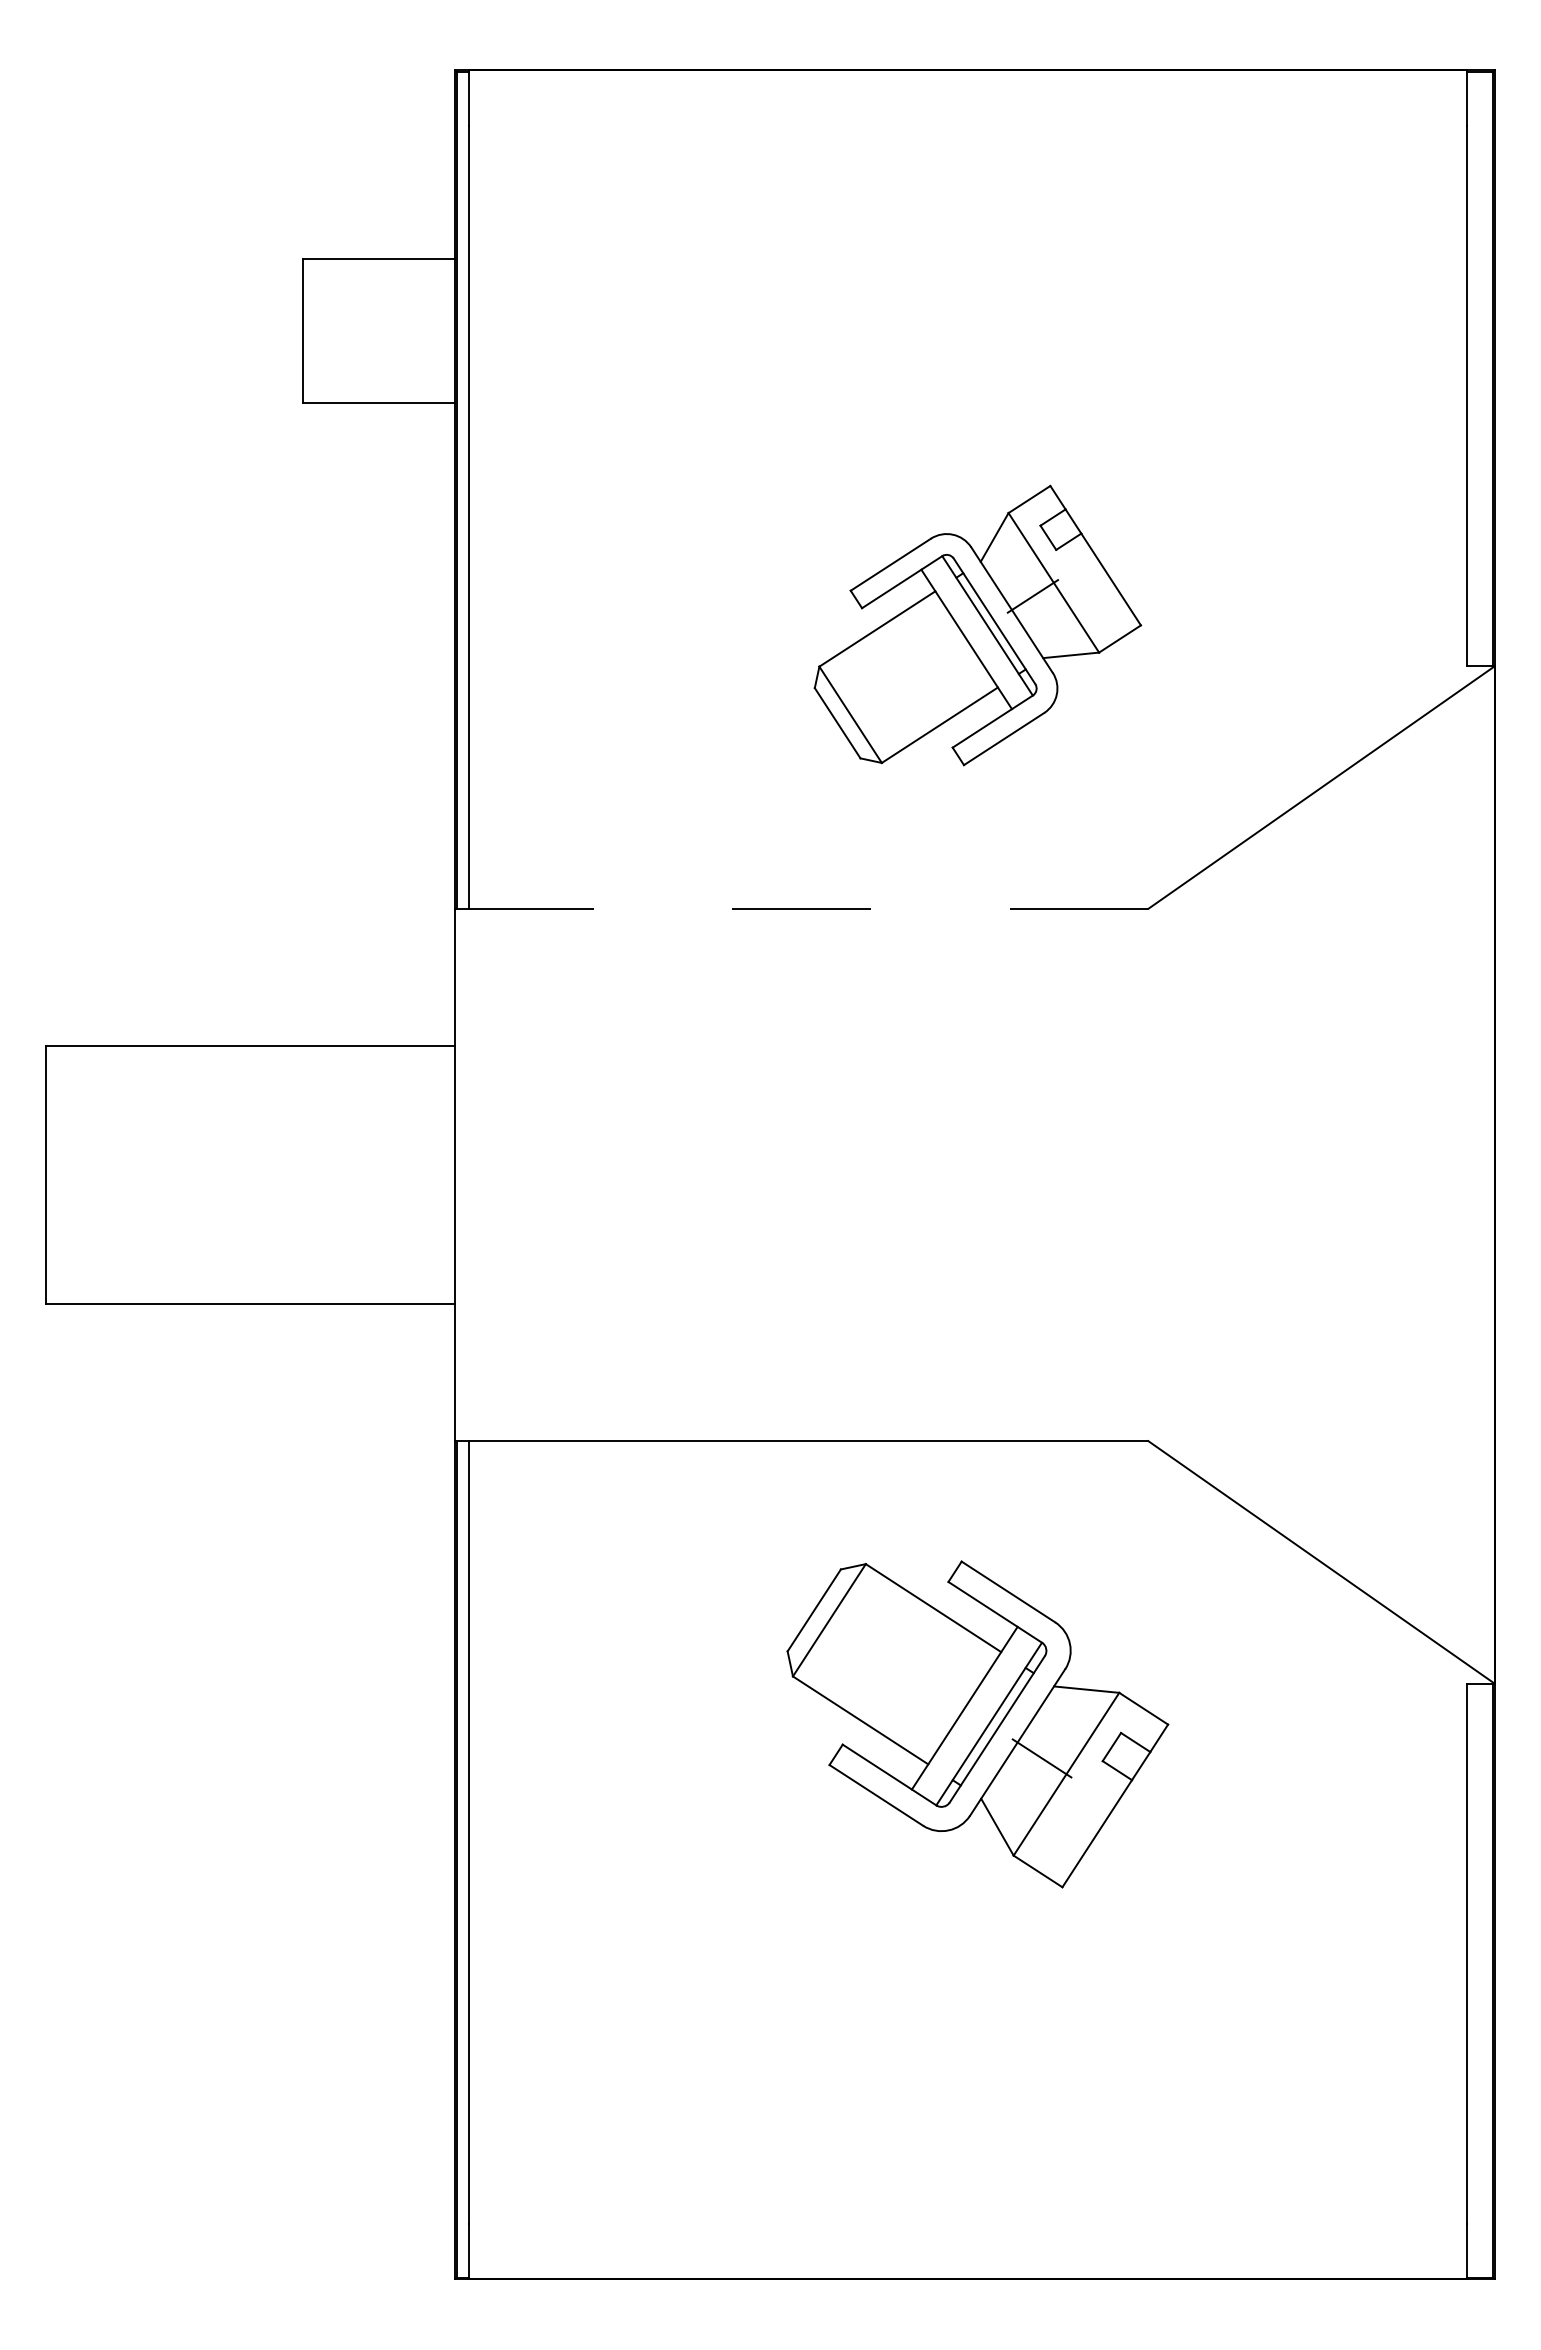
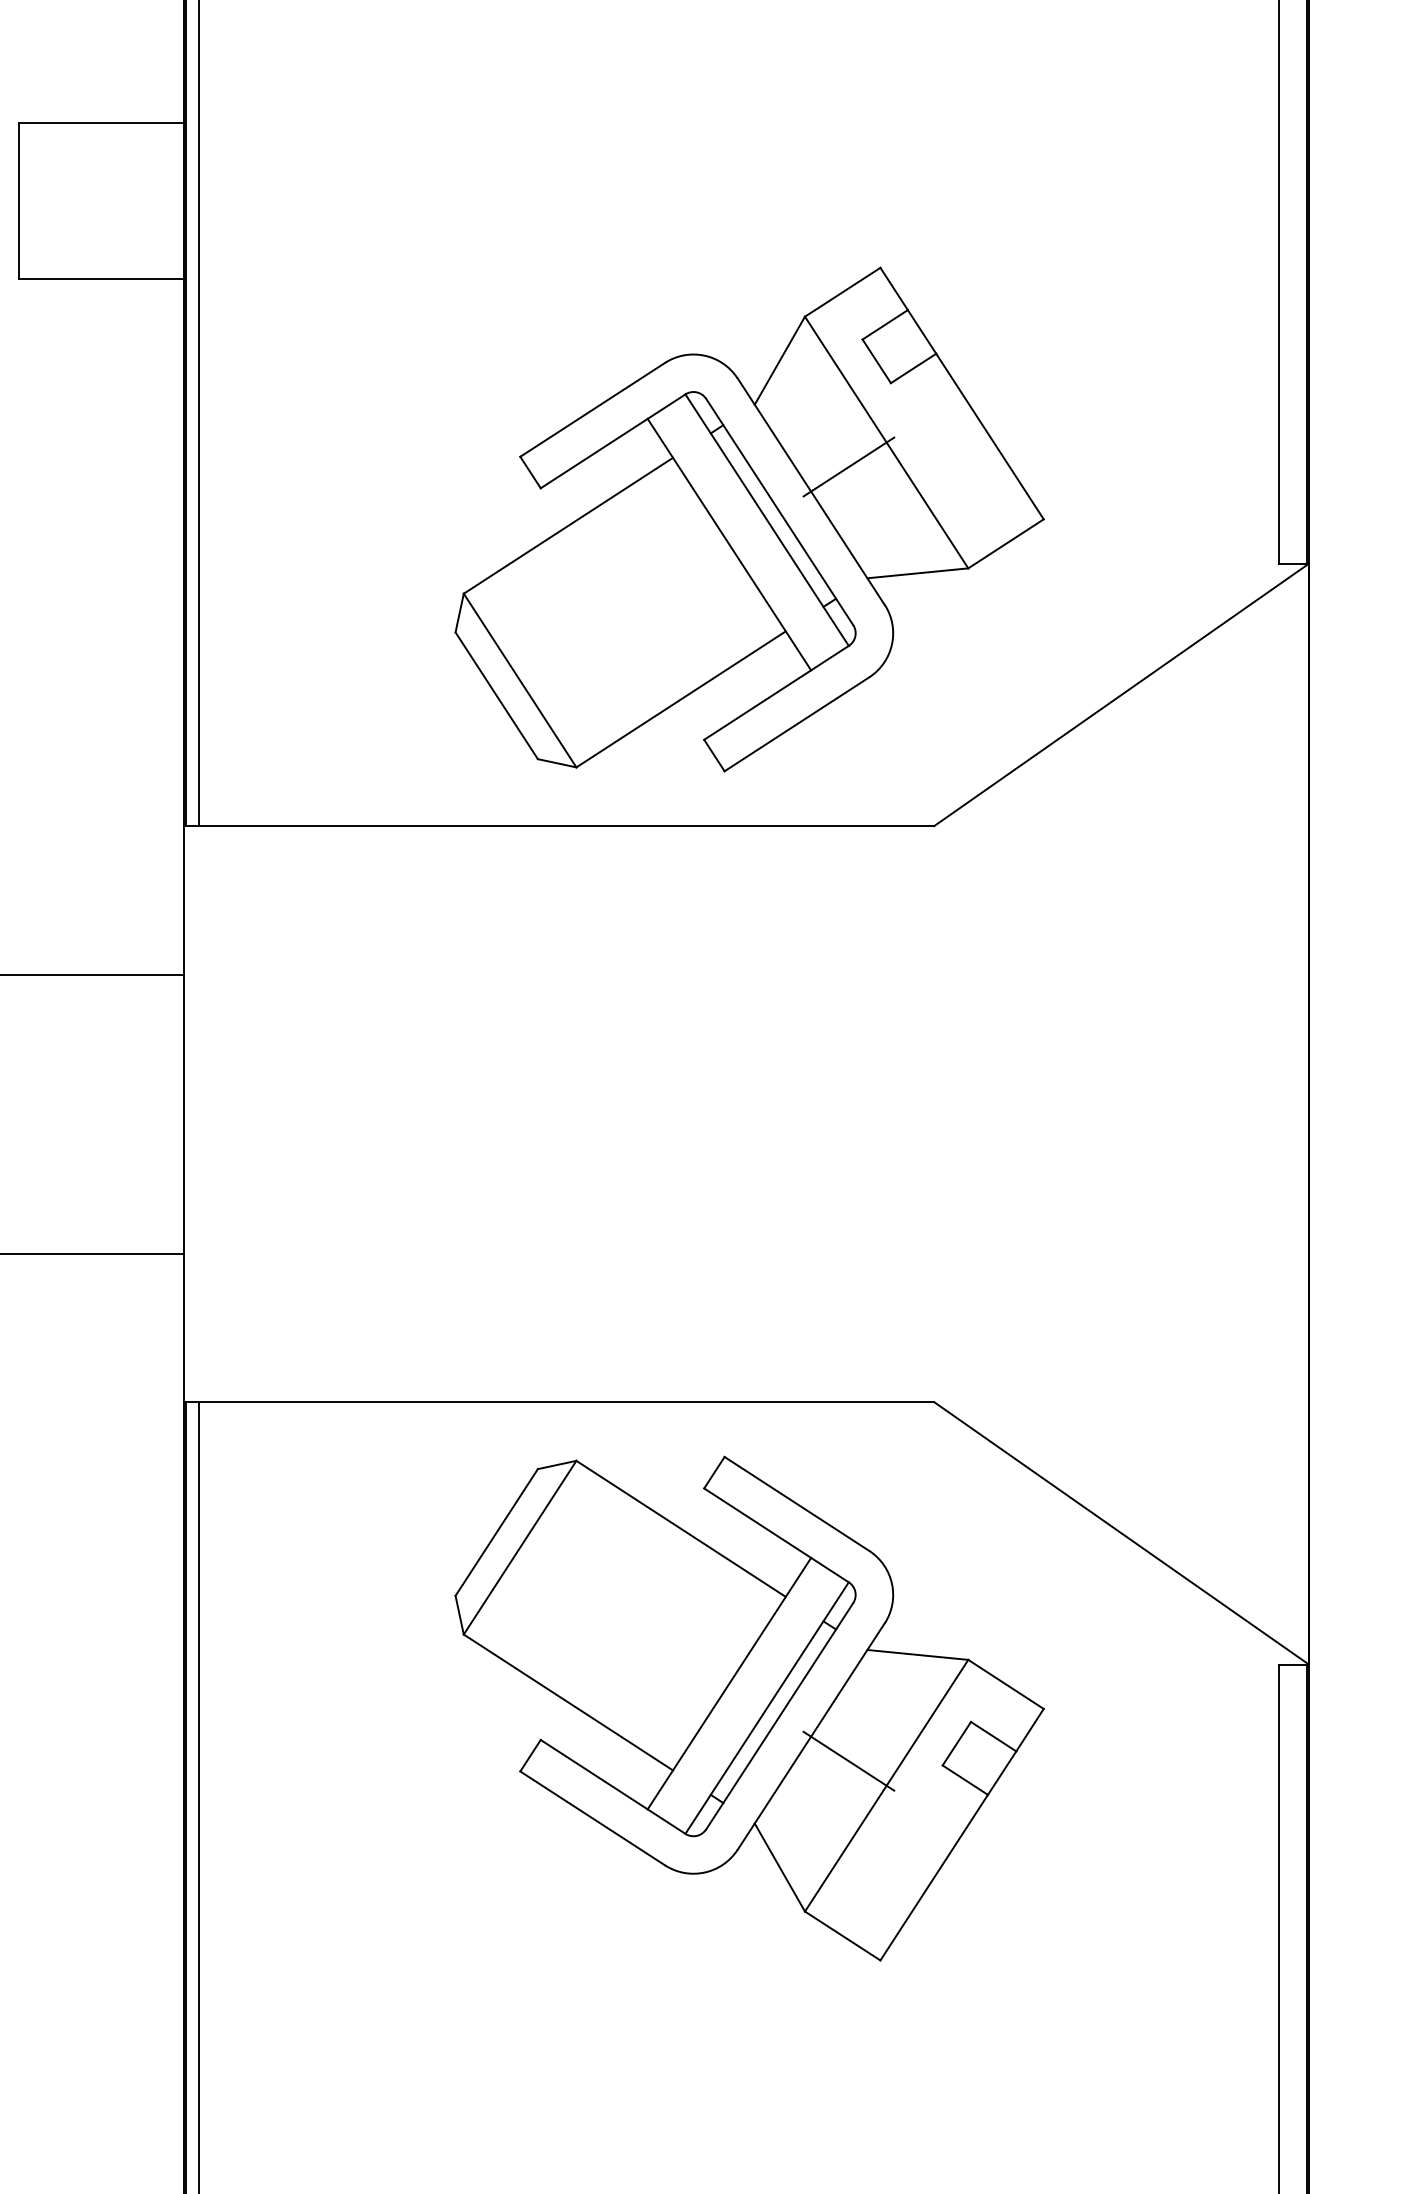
part: (977, 625) -> (749, 519), size x1.67
line: (801, 908) -> (558, 825), dashed -> solid
part: (977, 1724) -> (749, 1708), size x1.43

